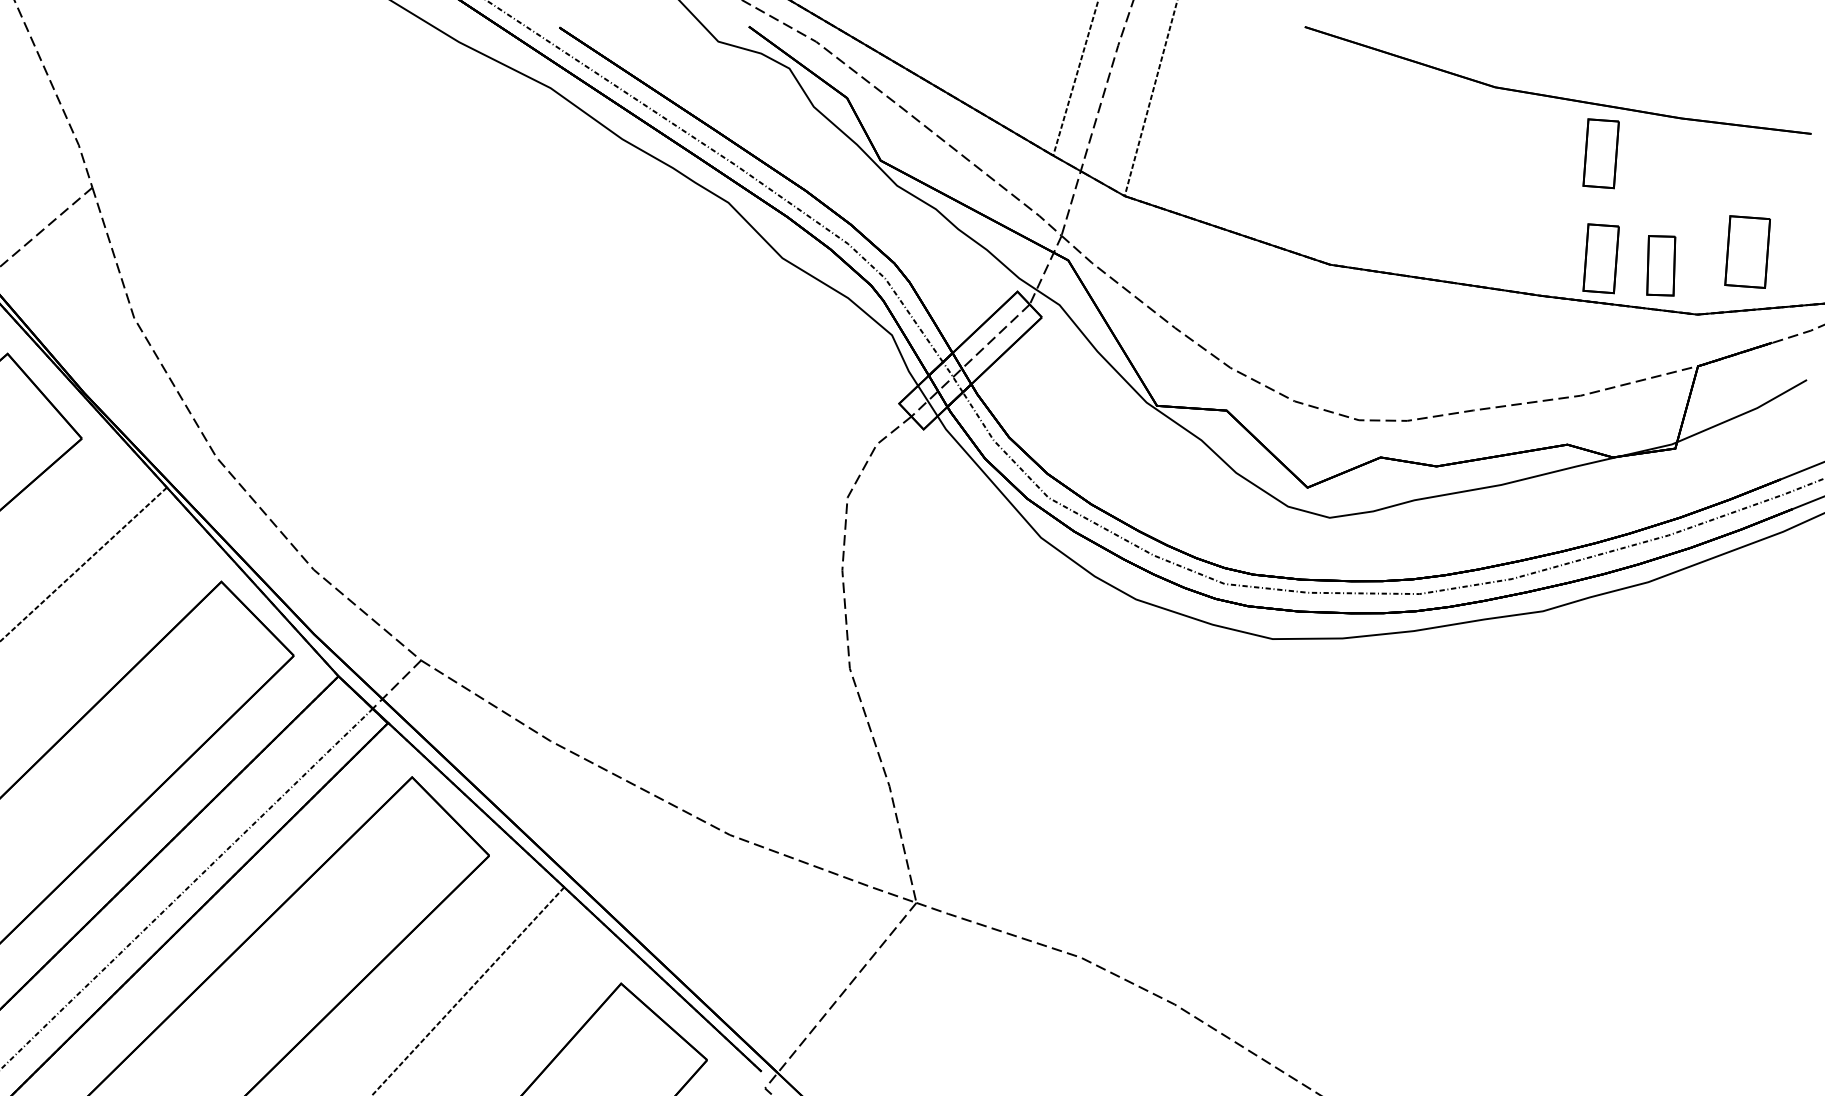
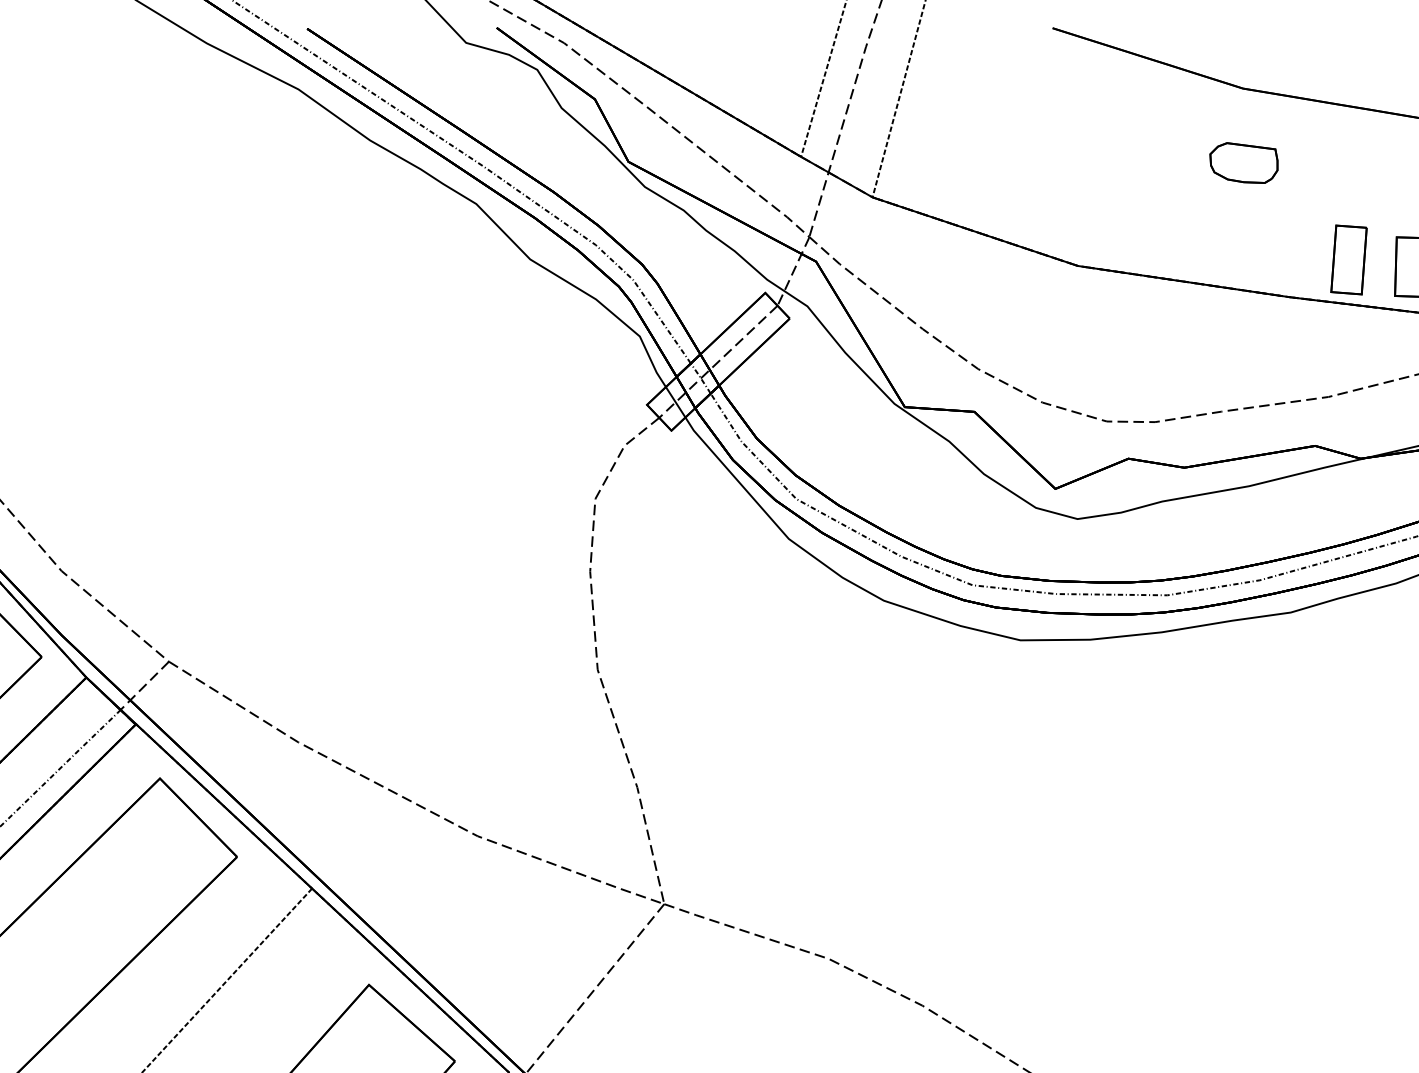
part: (1600, 153) -> (1348, 154), removed
part: (1495, 161) -> (1243, 162), added

